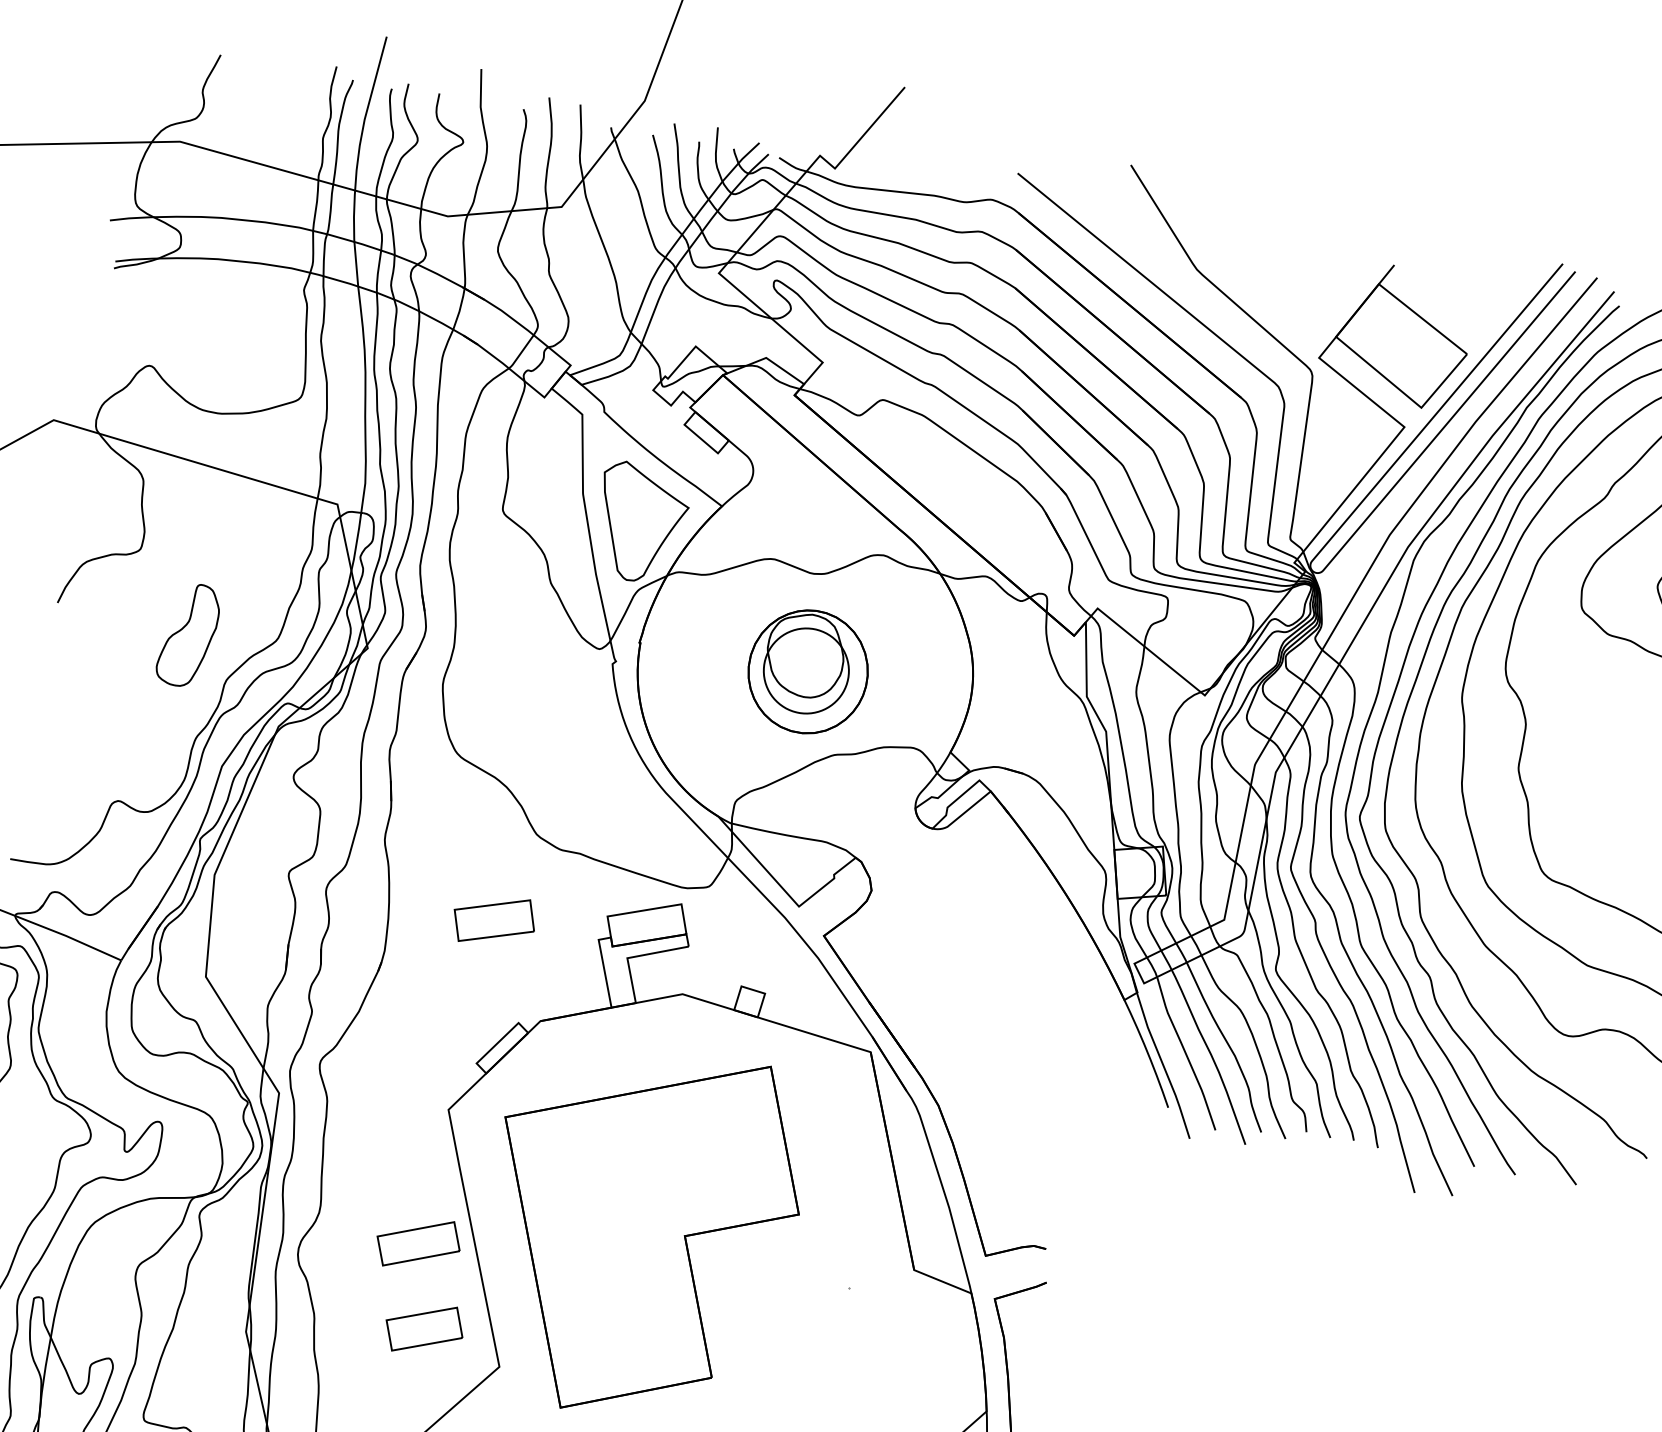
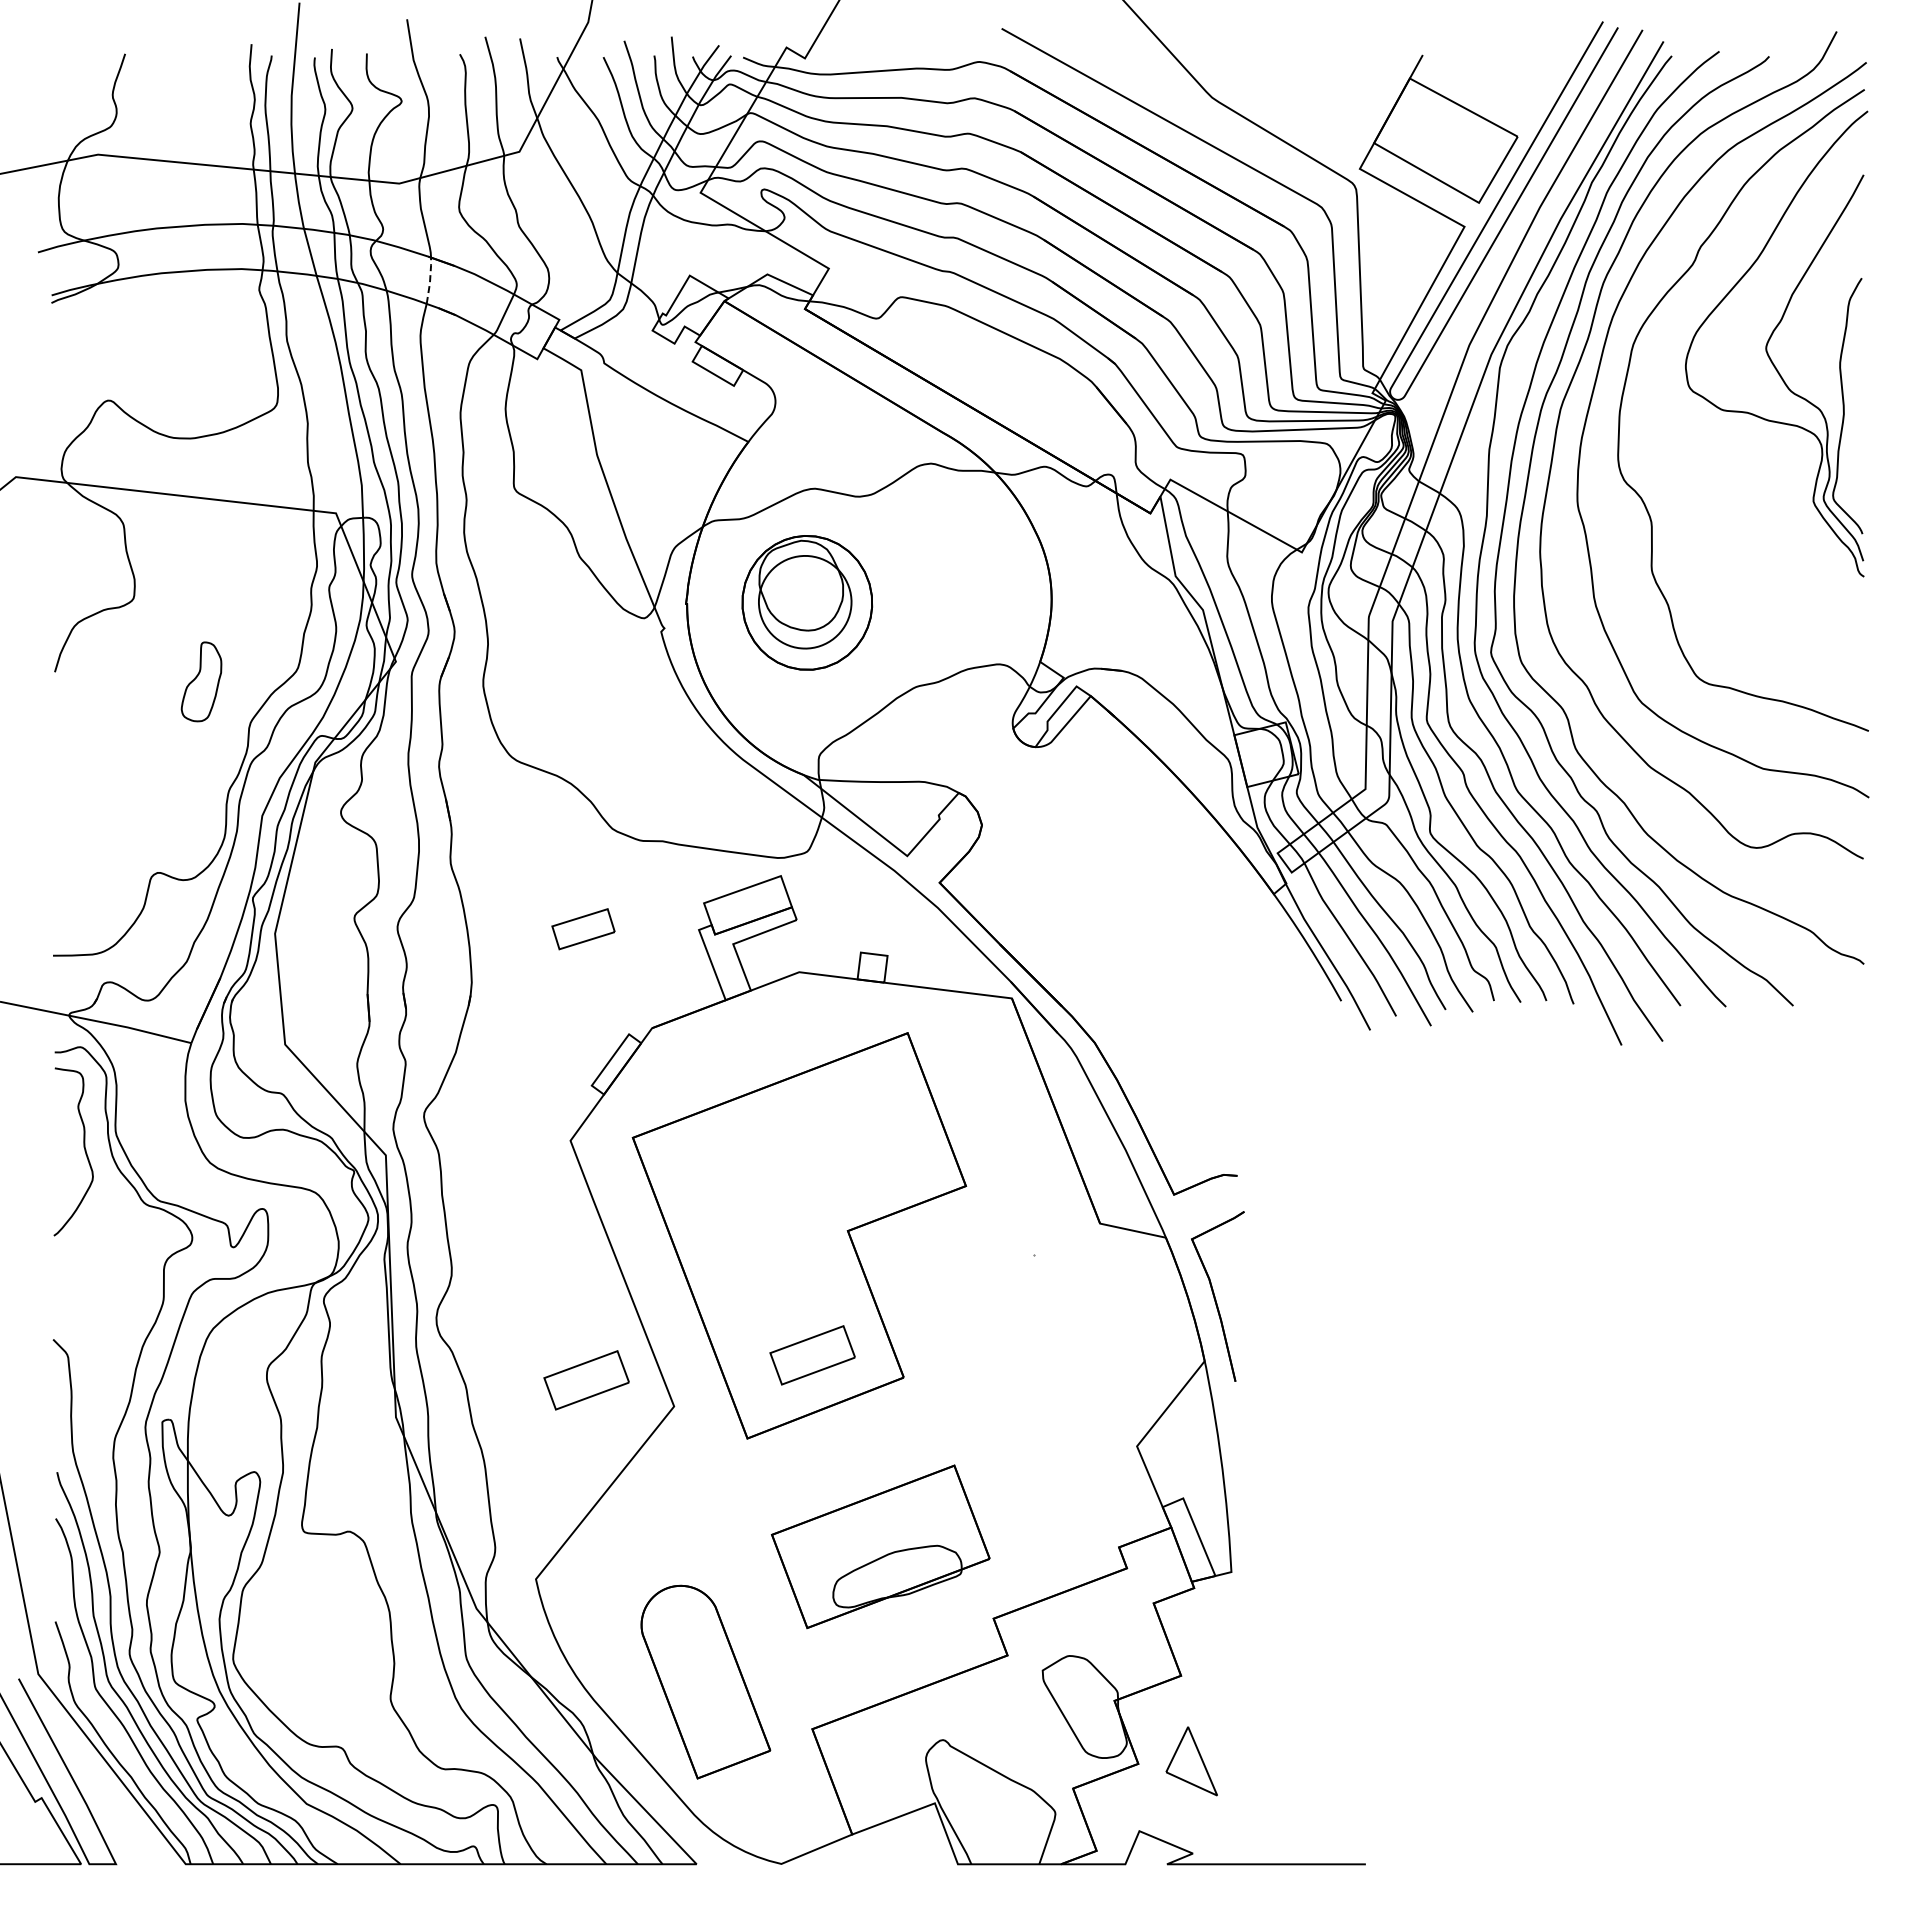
line: (460, 309) -> (430, 280), solid -> dashed
part: (640, 523) -> (664, 475), removed
part: (188, 634) -> (201, 681), size x0.7
part: (808, 671) -> (807, 602), moved
part: (494, 919) -> (583, 928), size x0.7
part: (418, 1244) -> (563, 1290), removed
part: (632, 1343) -> (812, 1355), added

